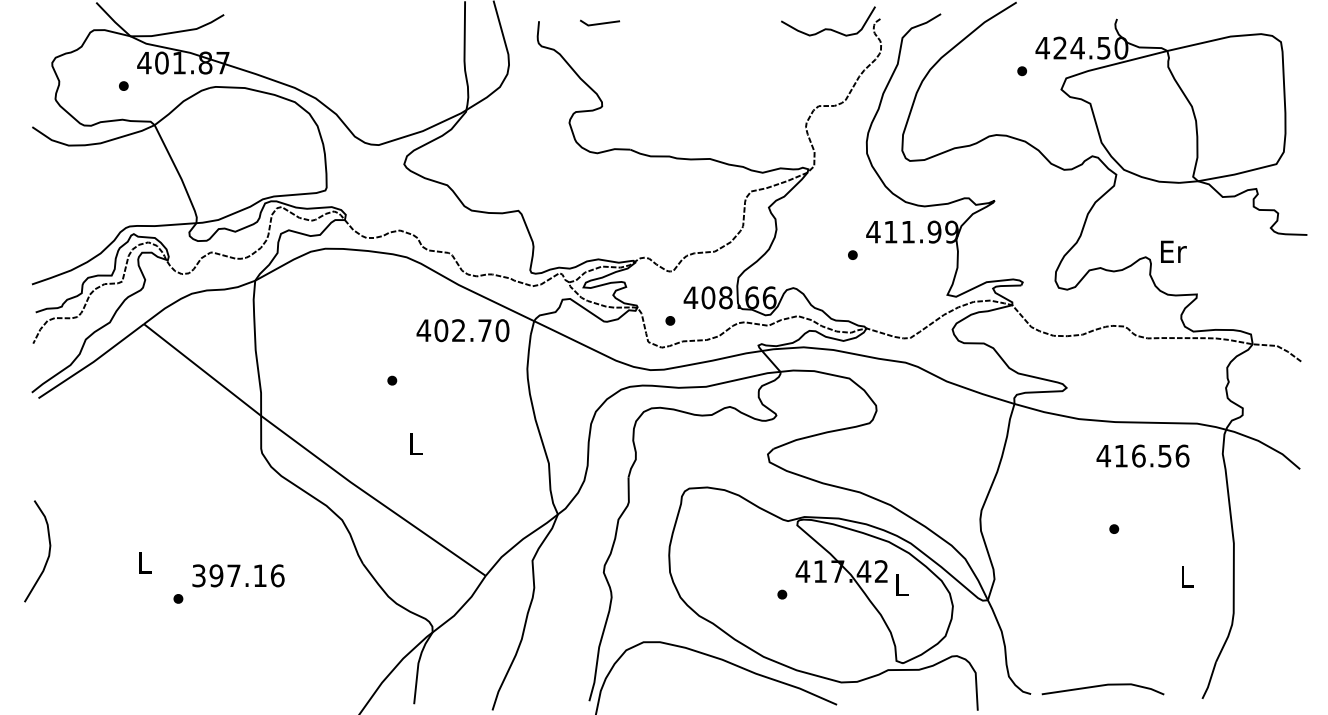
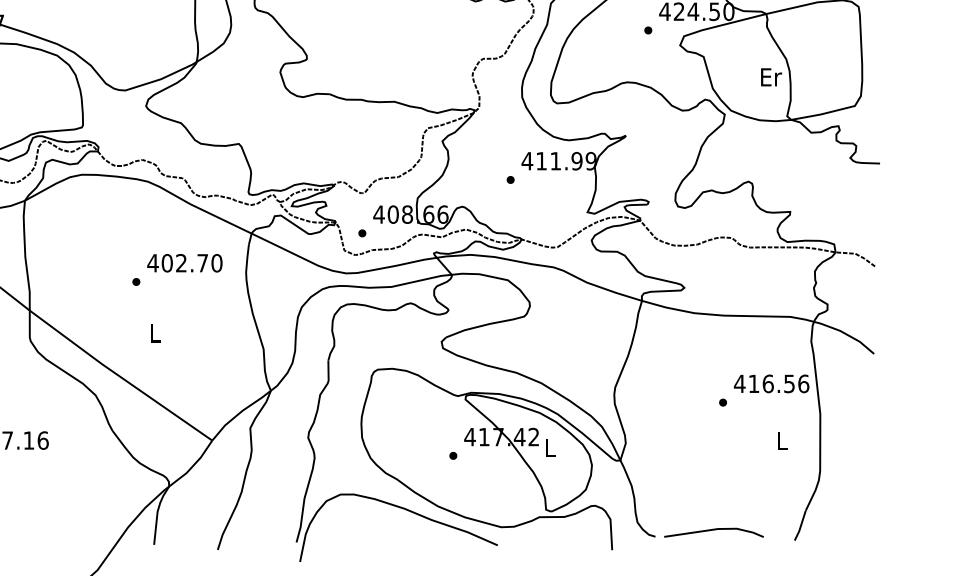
text: (1173, 251) -> (771, 77), moved
text: (462, 330) -> (184, 263), moved
text: (1142, 455) -> (771, 383), moved

